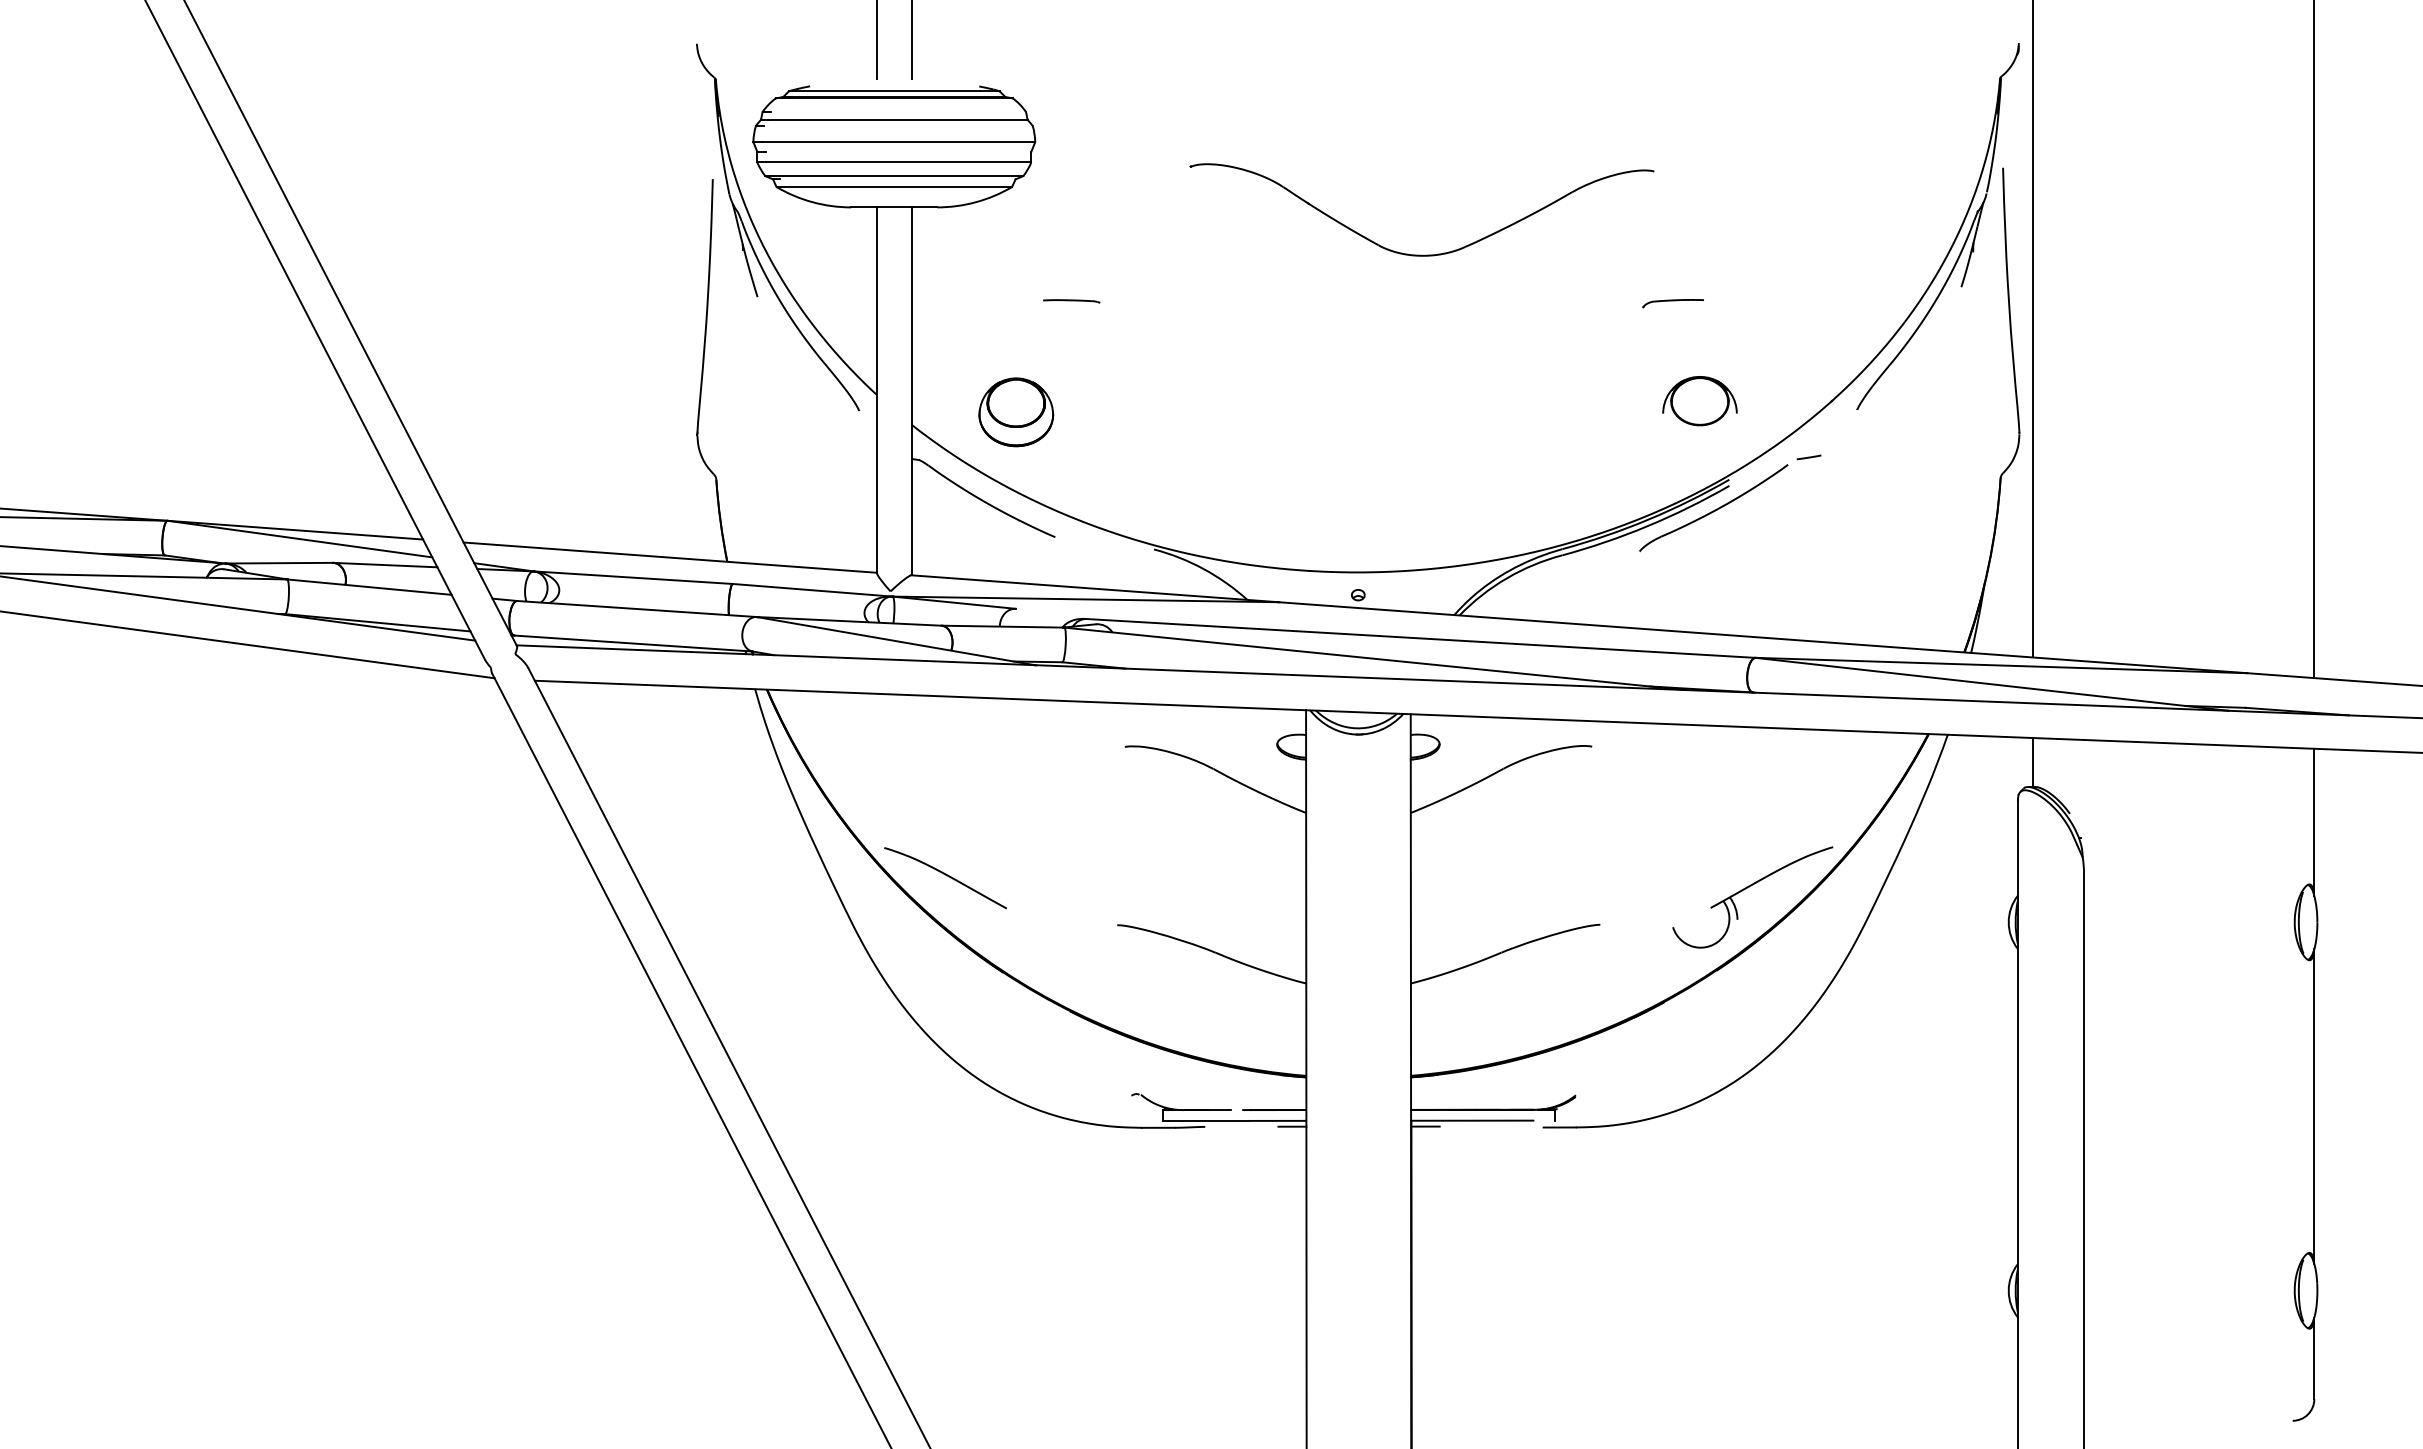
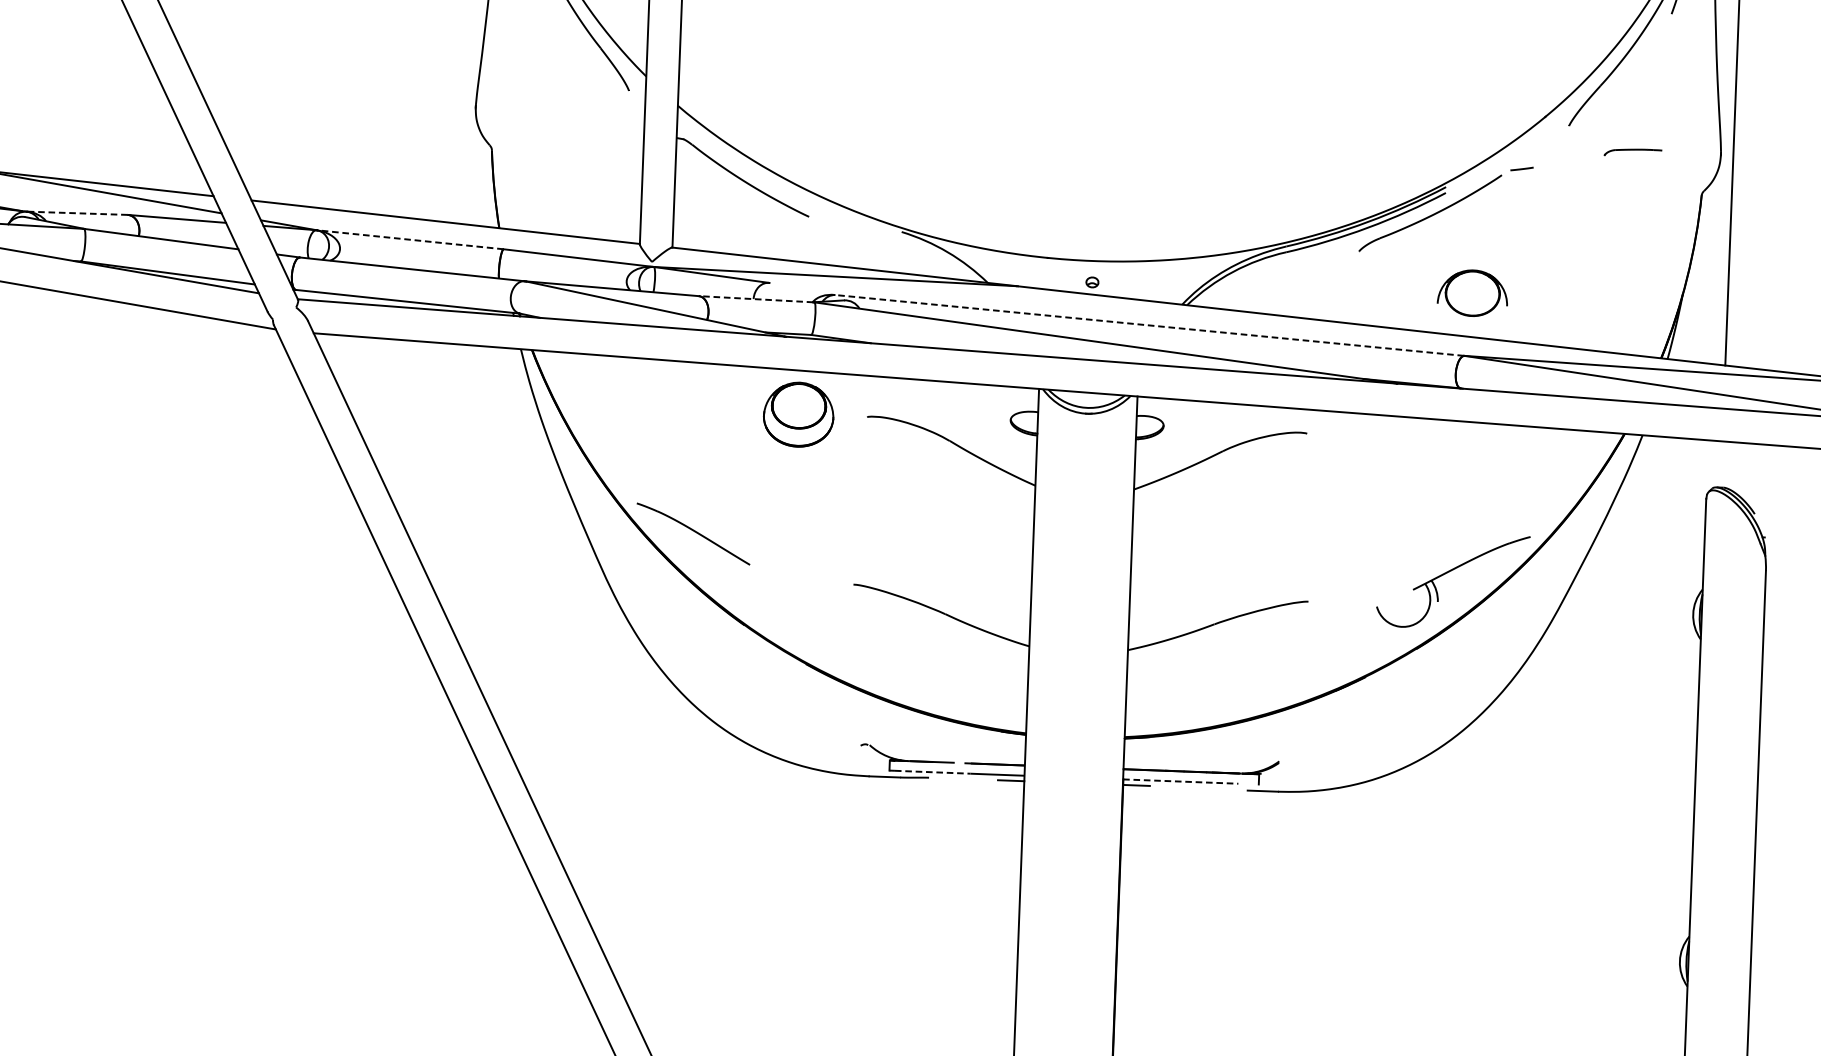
part: (1672, 303) -> (1632, 152), moved
part: (1699, 401) -> (1472, 293), moved
part: (1016, 412) -> (798, 414), moved
line: (279, 563) -> (77, 213), solid -> dashed
line: (633, 577) -> (410, 239), solid -> dashed
line: (1002, 626) -> (756, 299), solid -> dashed
line: (1420, 638) -> (1149, 325), solid -> dashed
line: (2032, 762) -> (1721, 464), removed
line: (1209, 1120) -> (933, 771), solid -> dashed
line: (1472, 1120) -> (1180, 781), solid -> dashed

